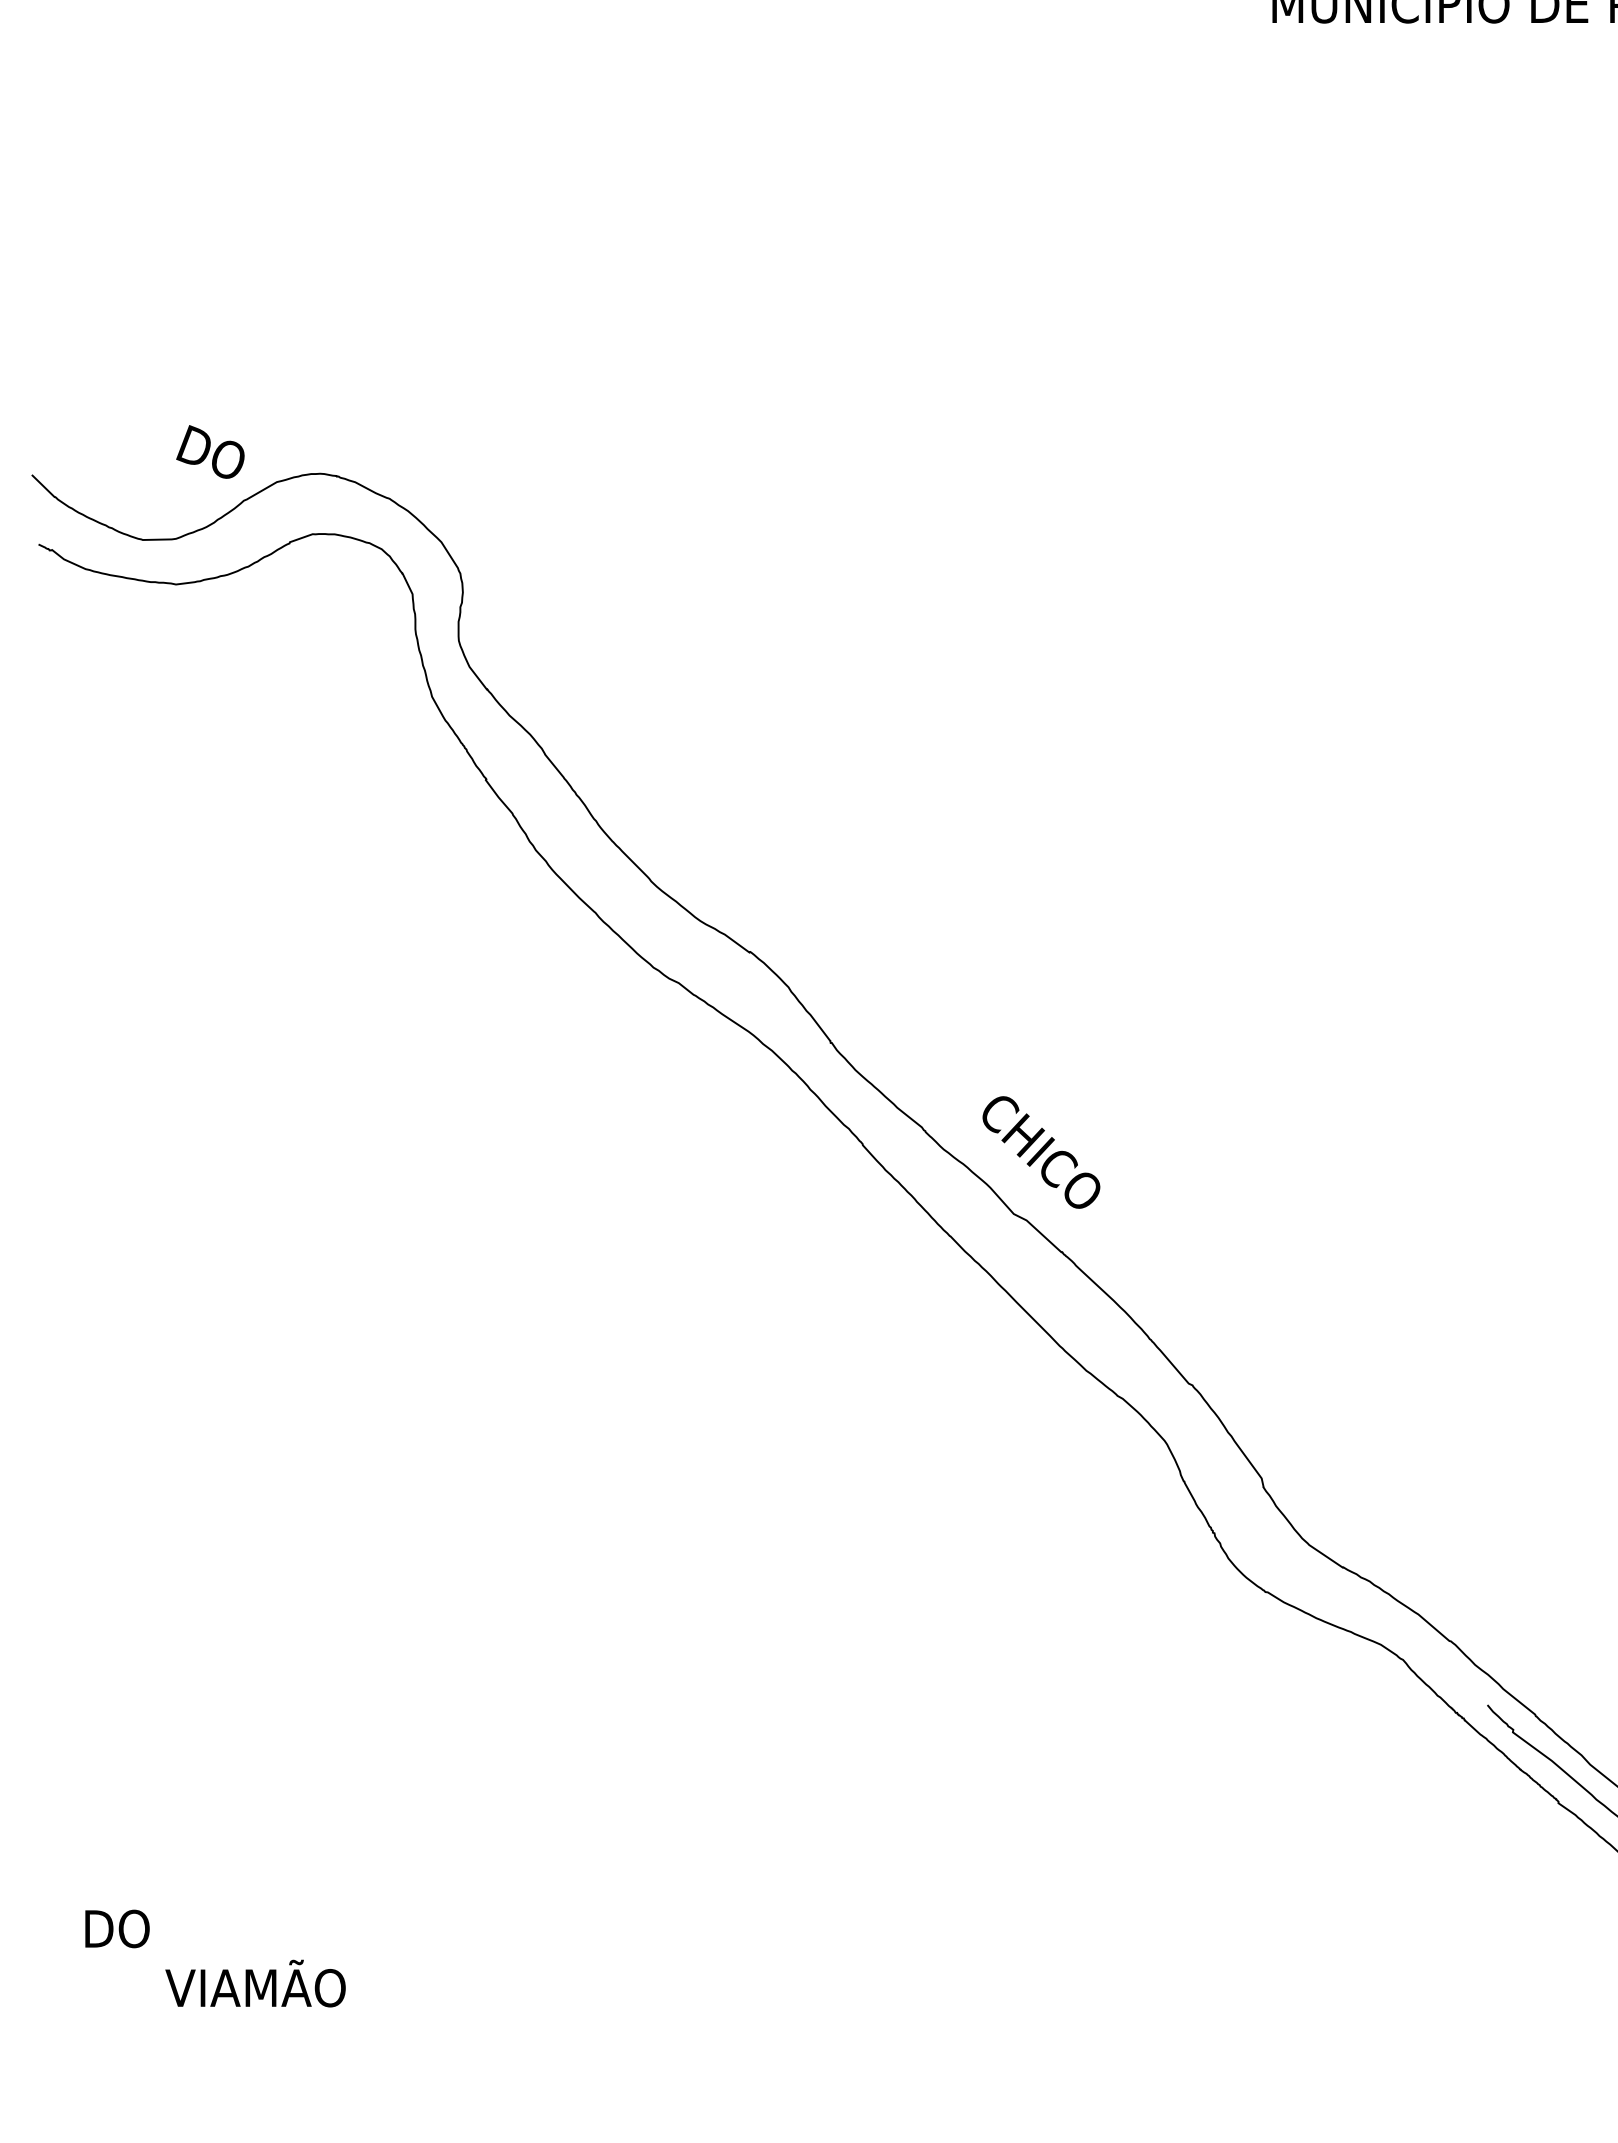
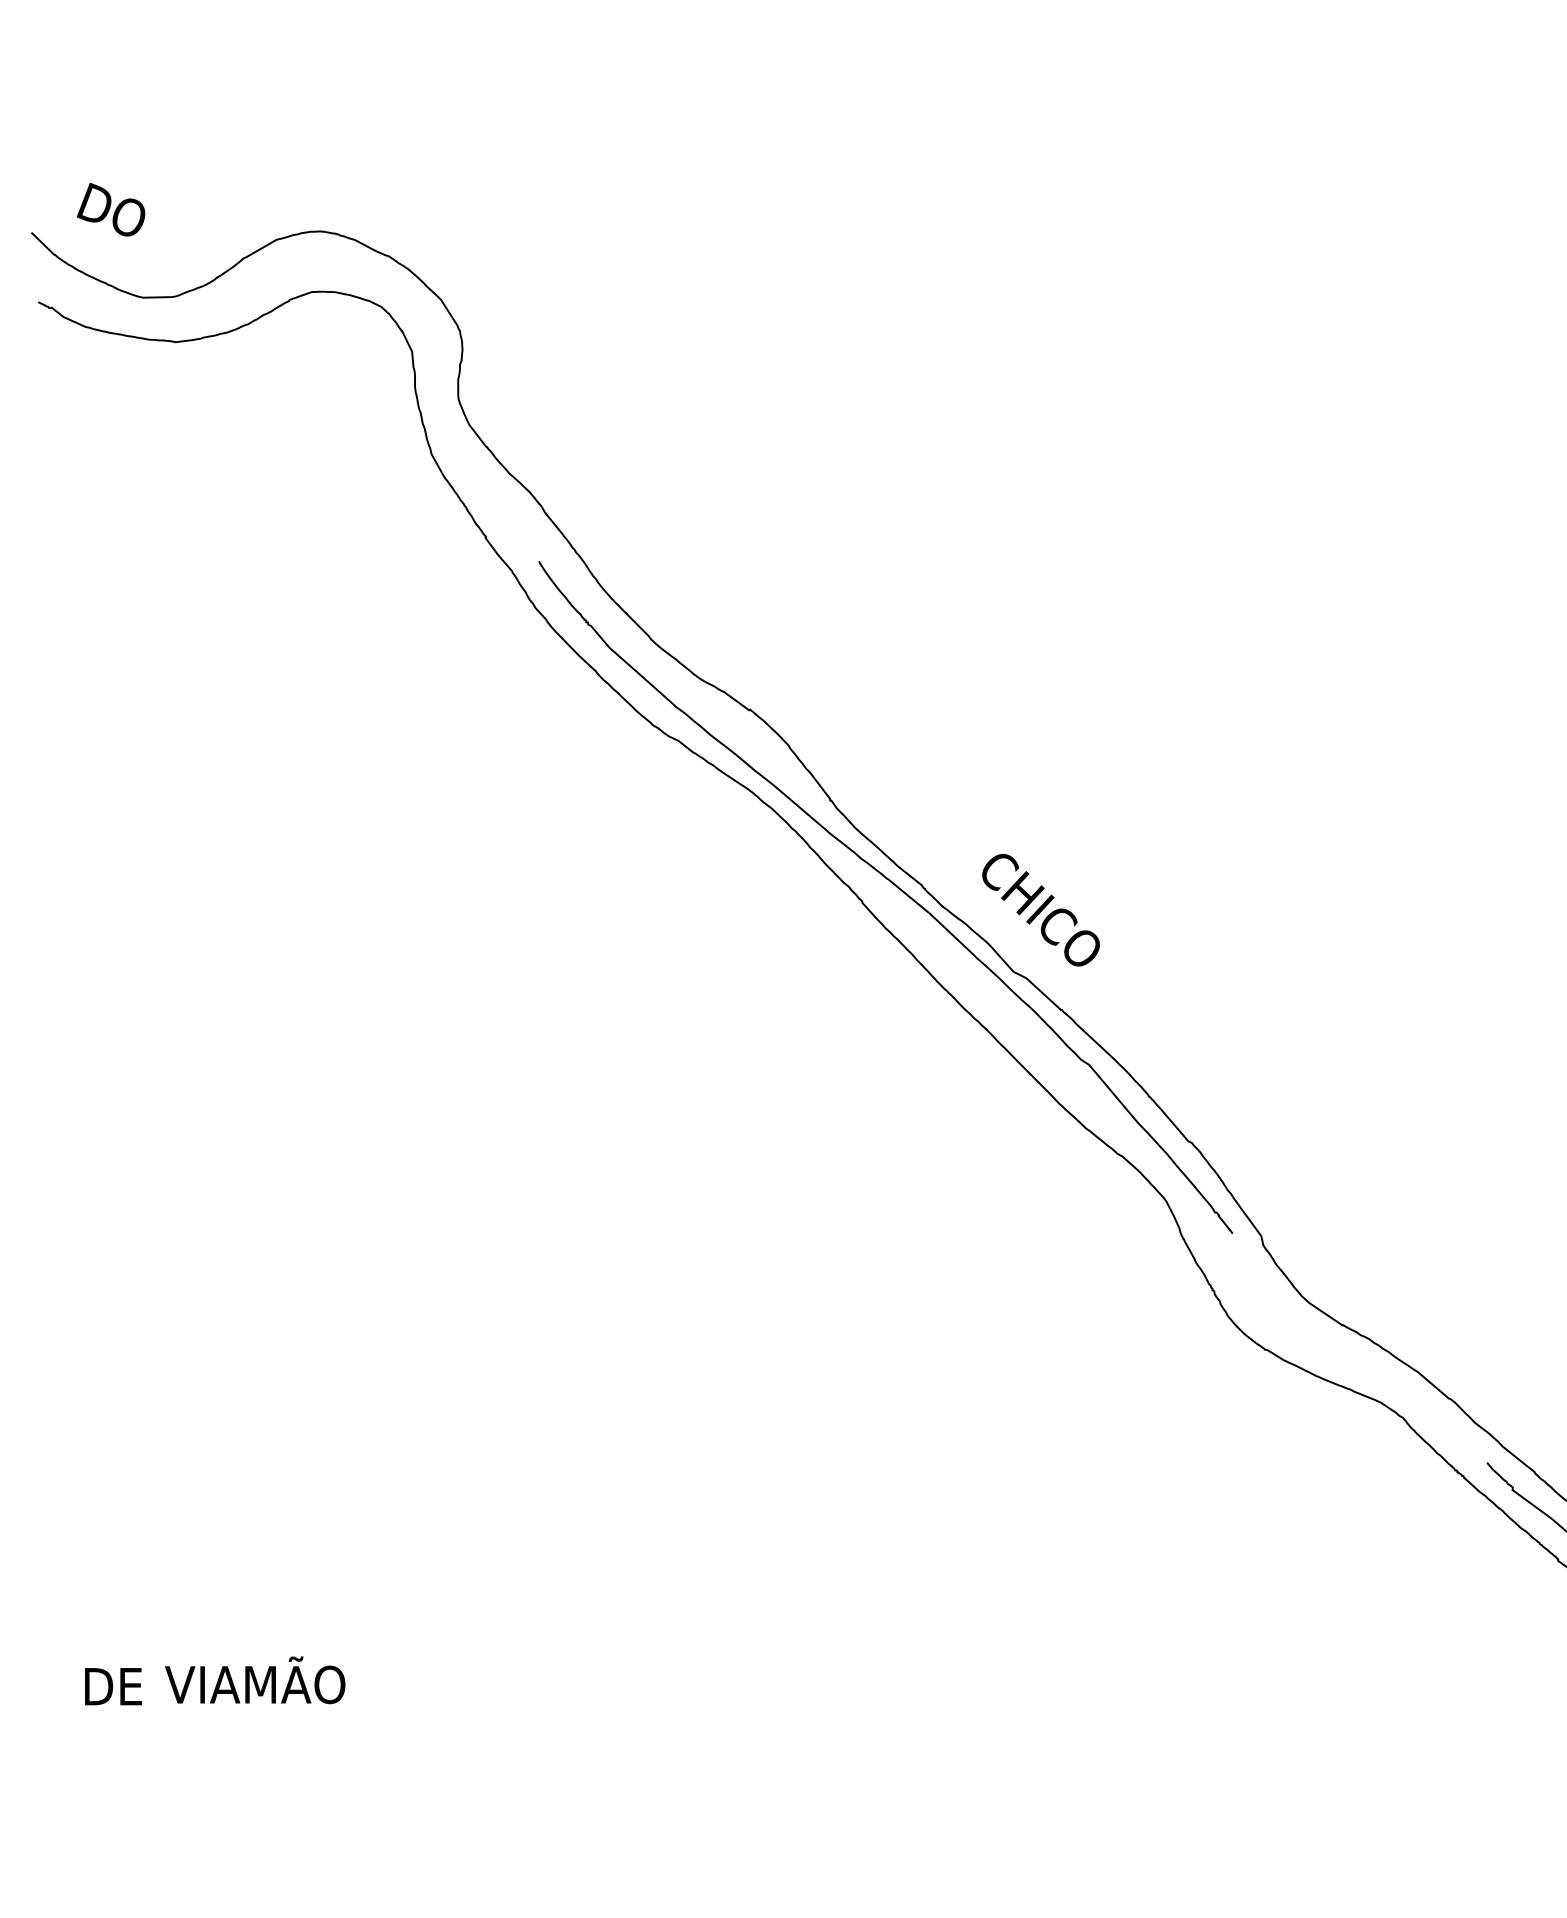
text: (210, 451) -> (111, 209), moved
part: (892, 1126) -> (892, 884), added
text: (133, 1928) -> (133, 1686), DO -> DE
text: (255, 1983) -> (255, 1680), moved

